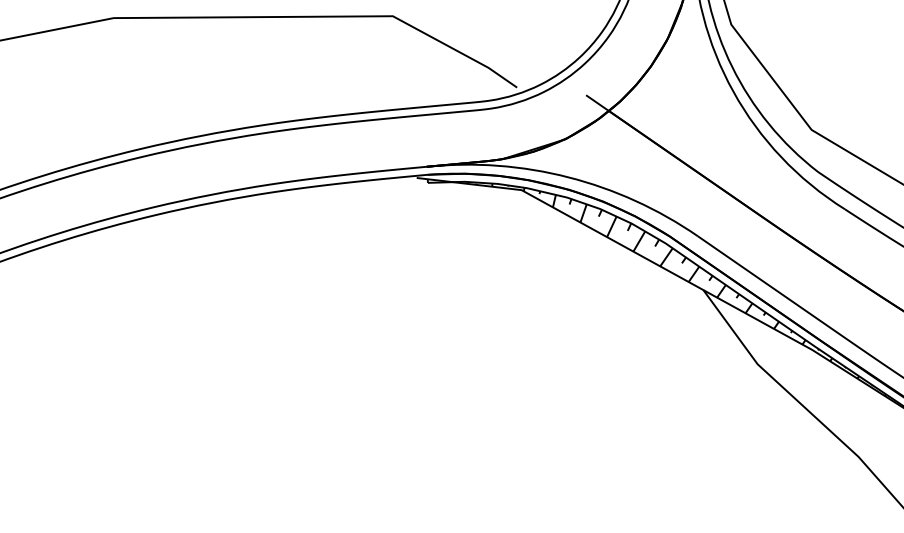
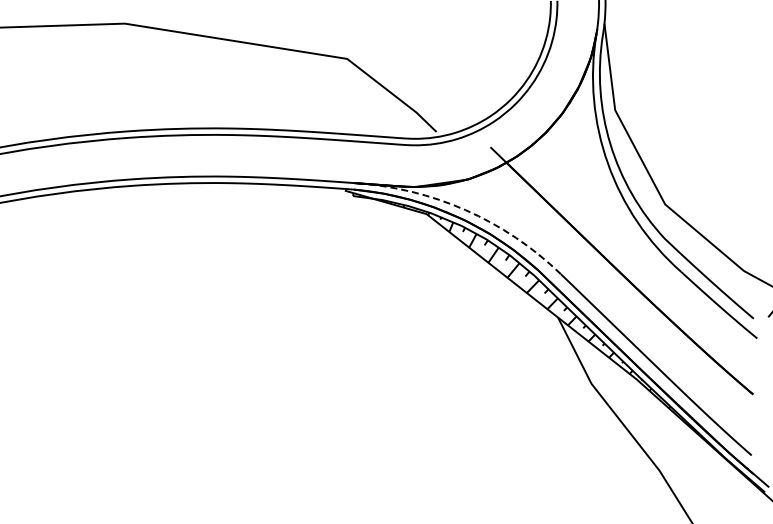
arc: (568, 177) -> (465, 210), solid -> dashed

